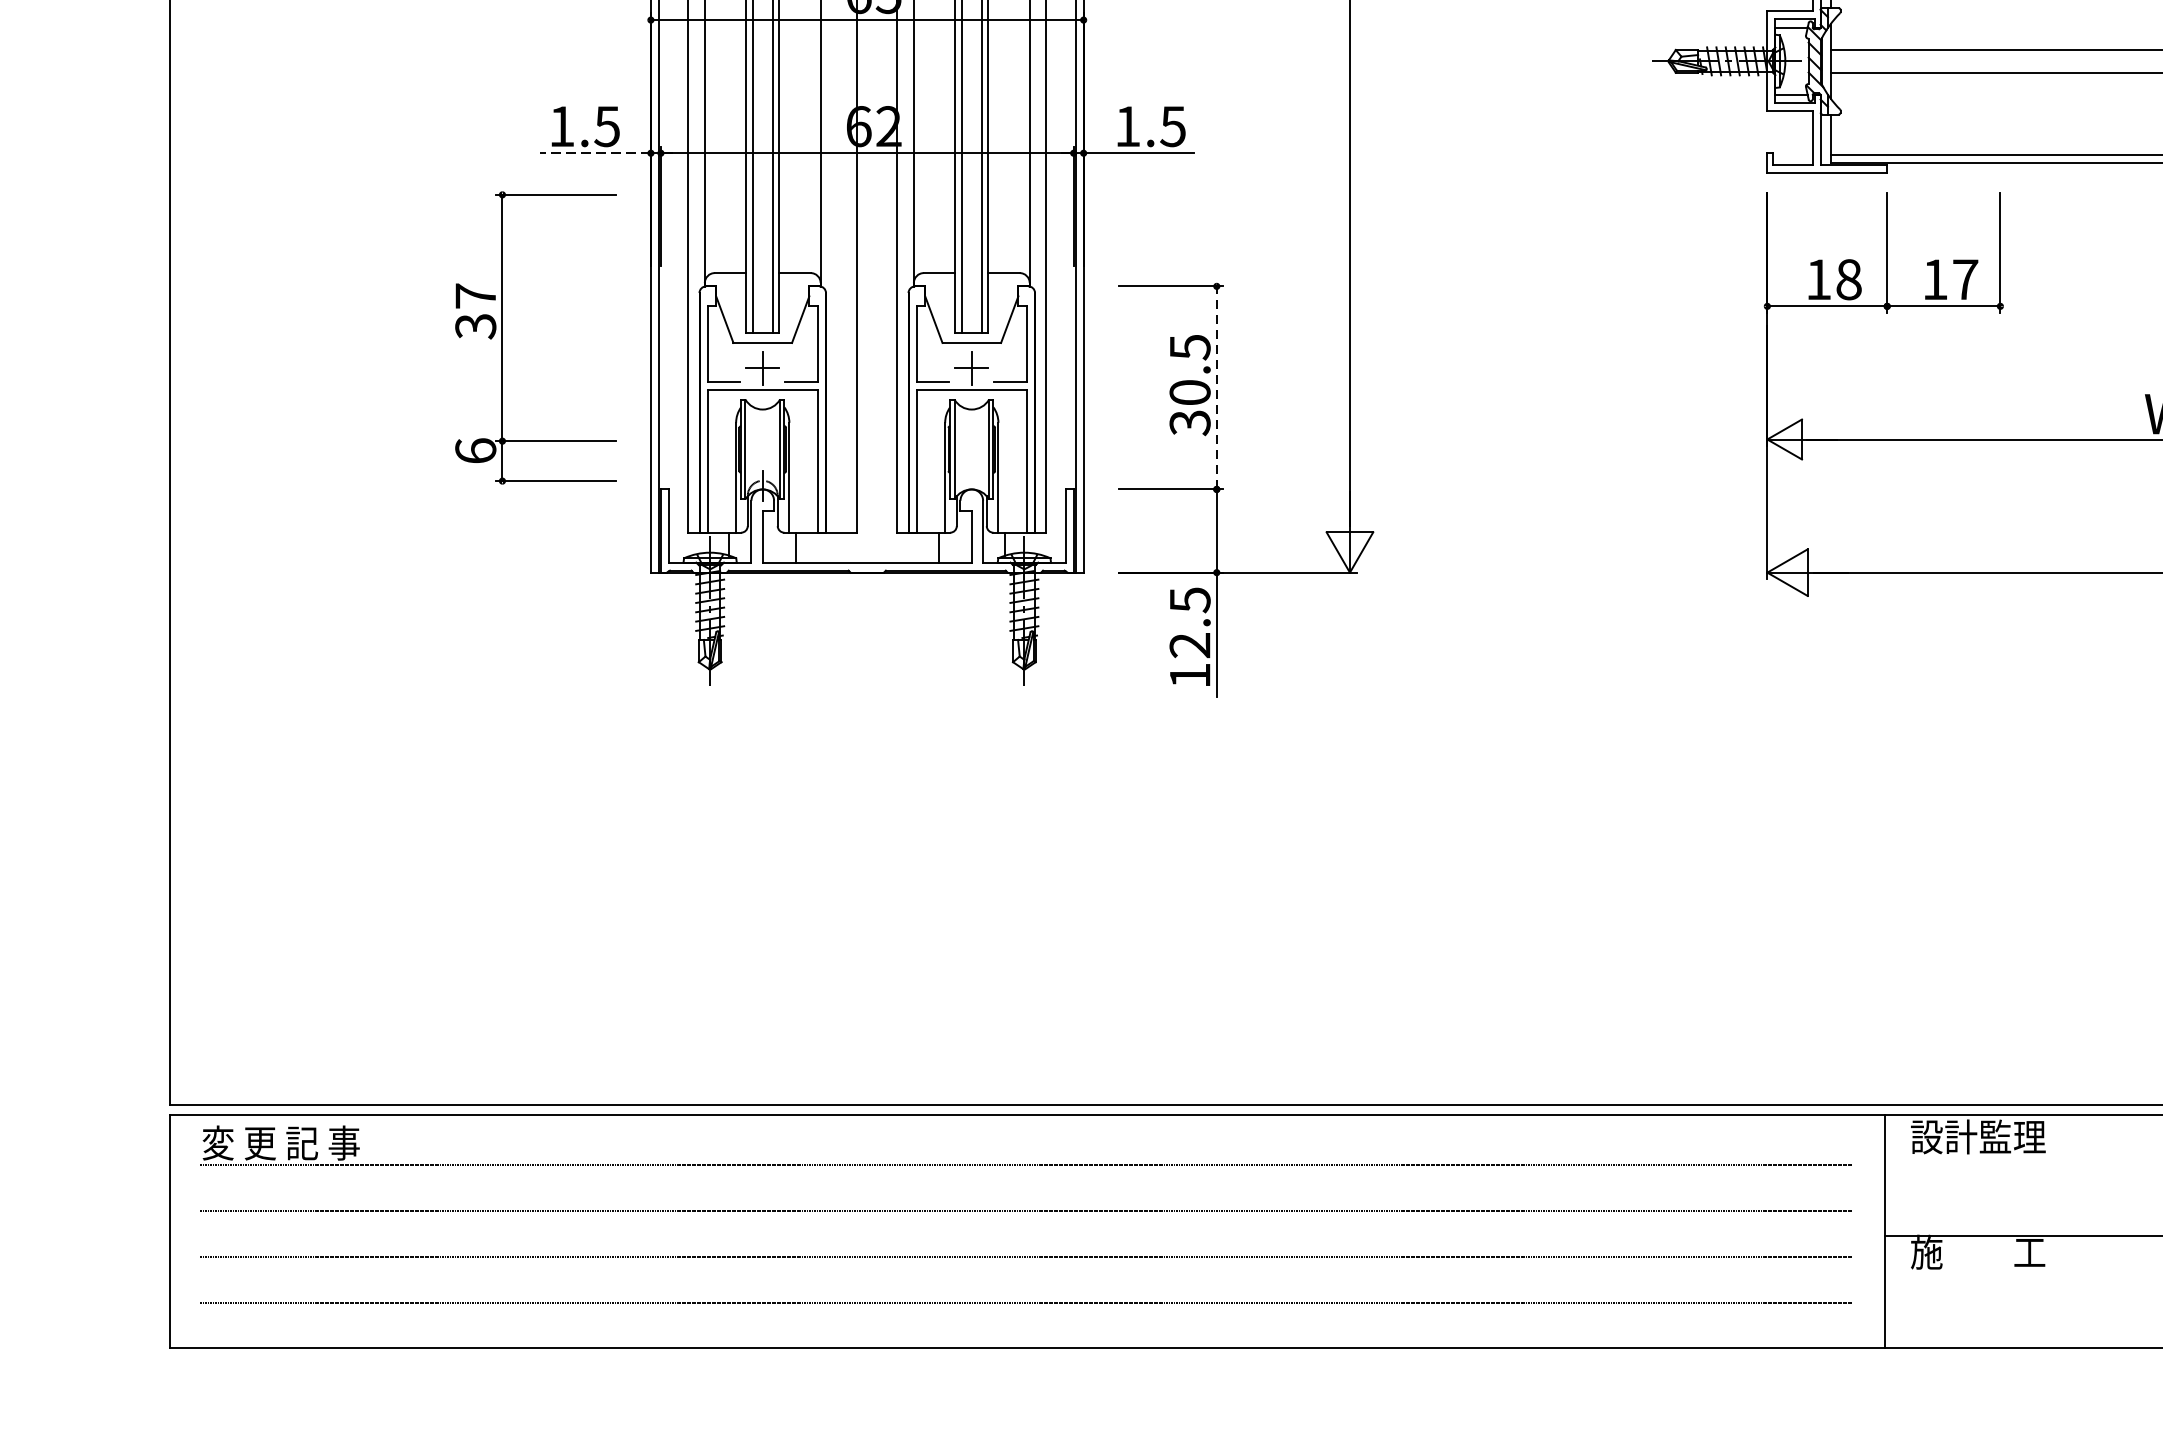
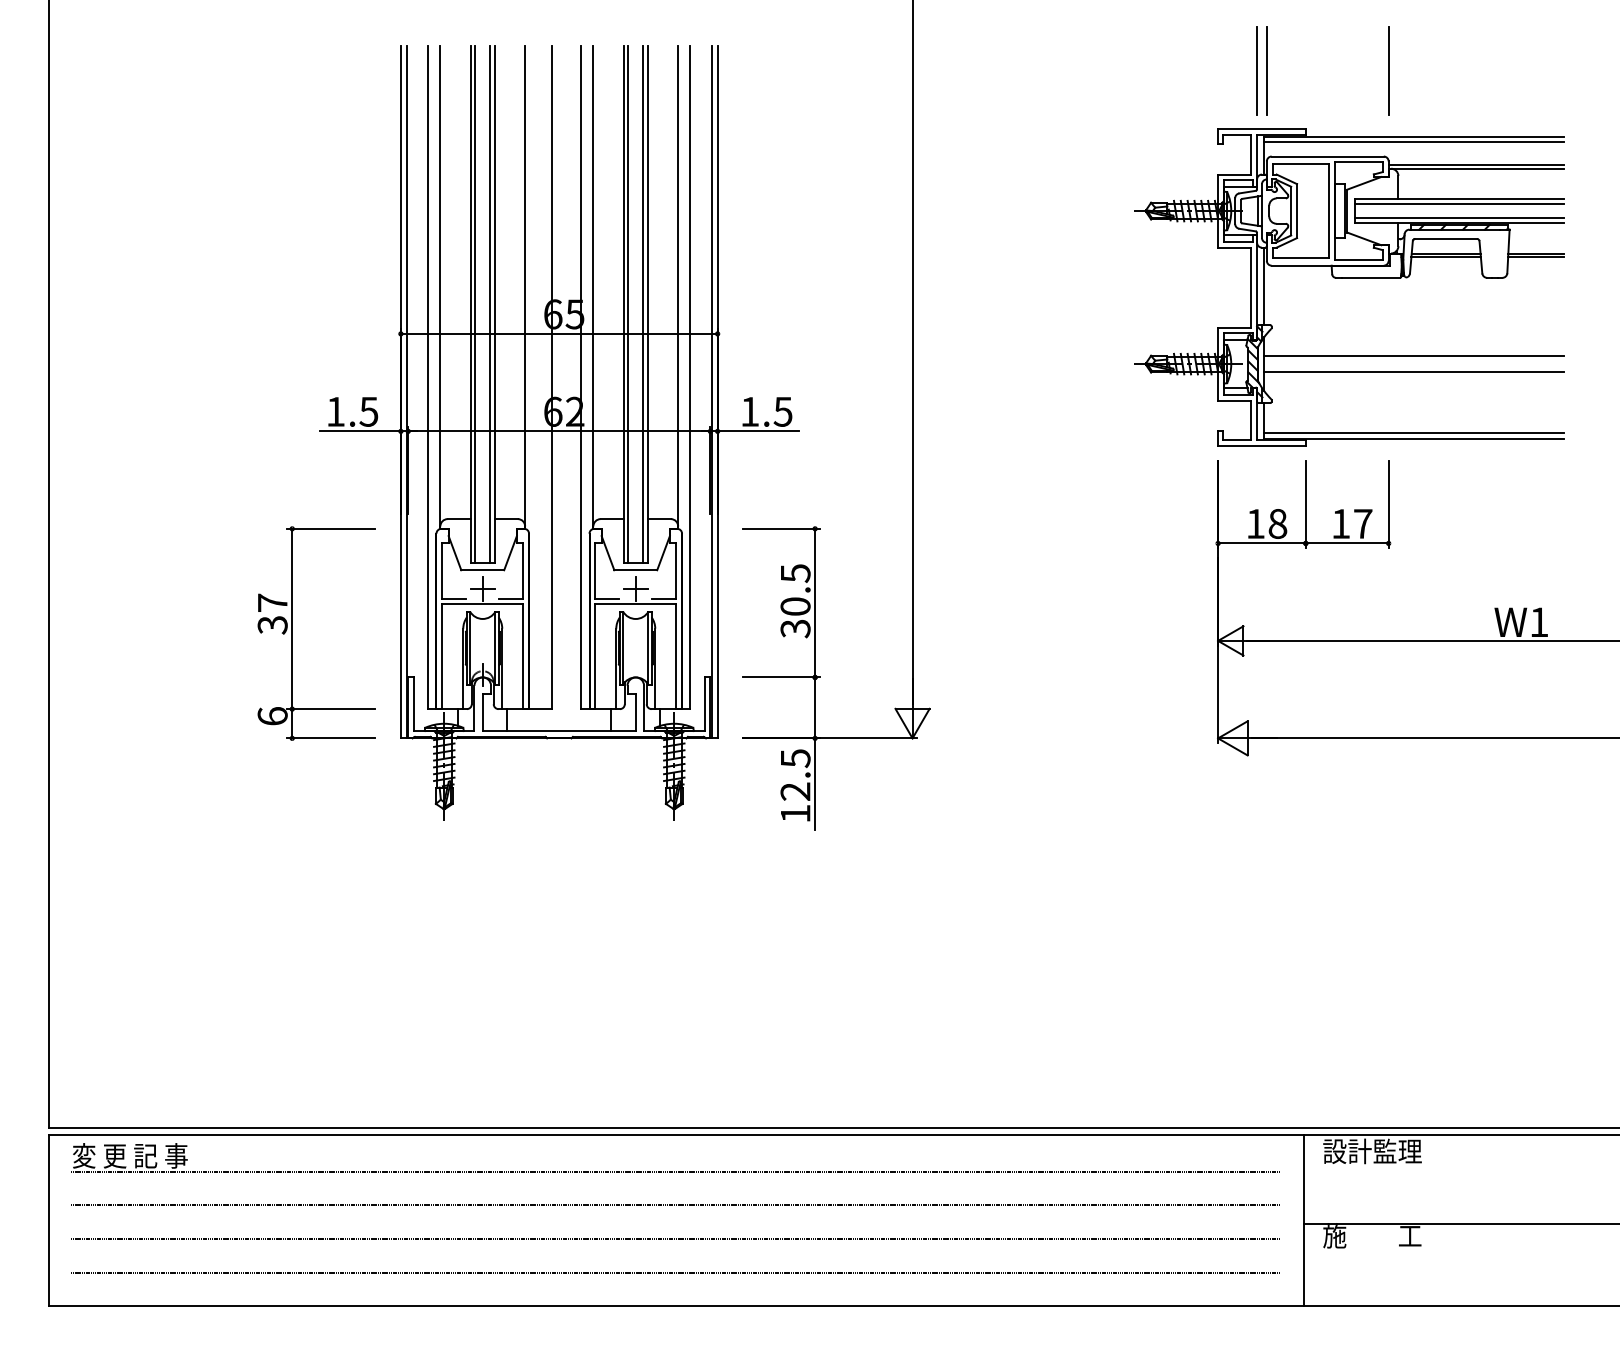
line: (594, 153) -> (359, 431), dashed -> solid
part: (502, 337) -> (292, 633), moved
line: (1217, 387) -> (815, 602), dashed -> solid

